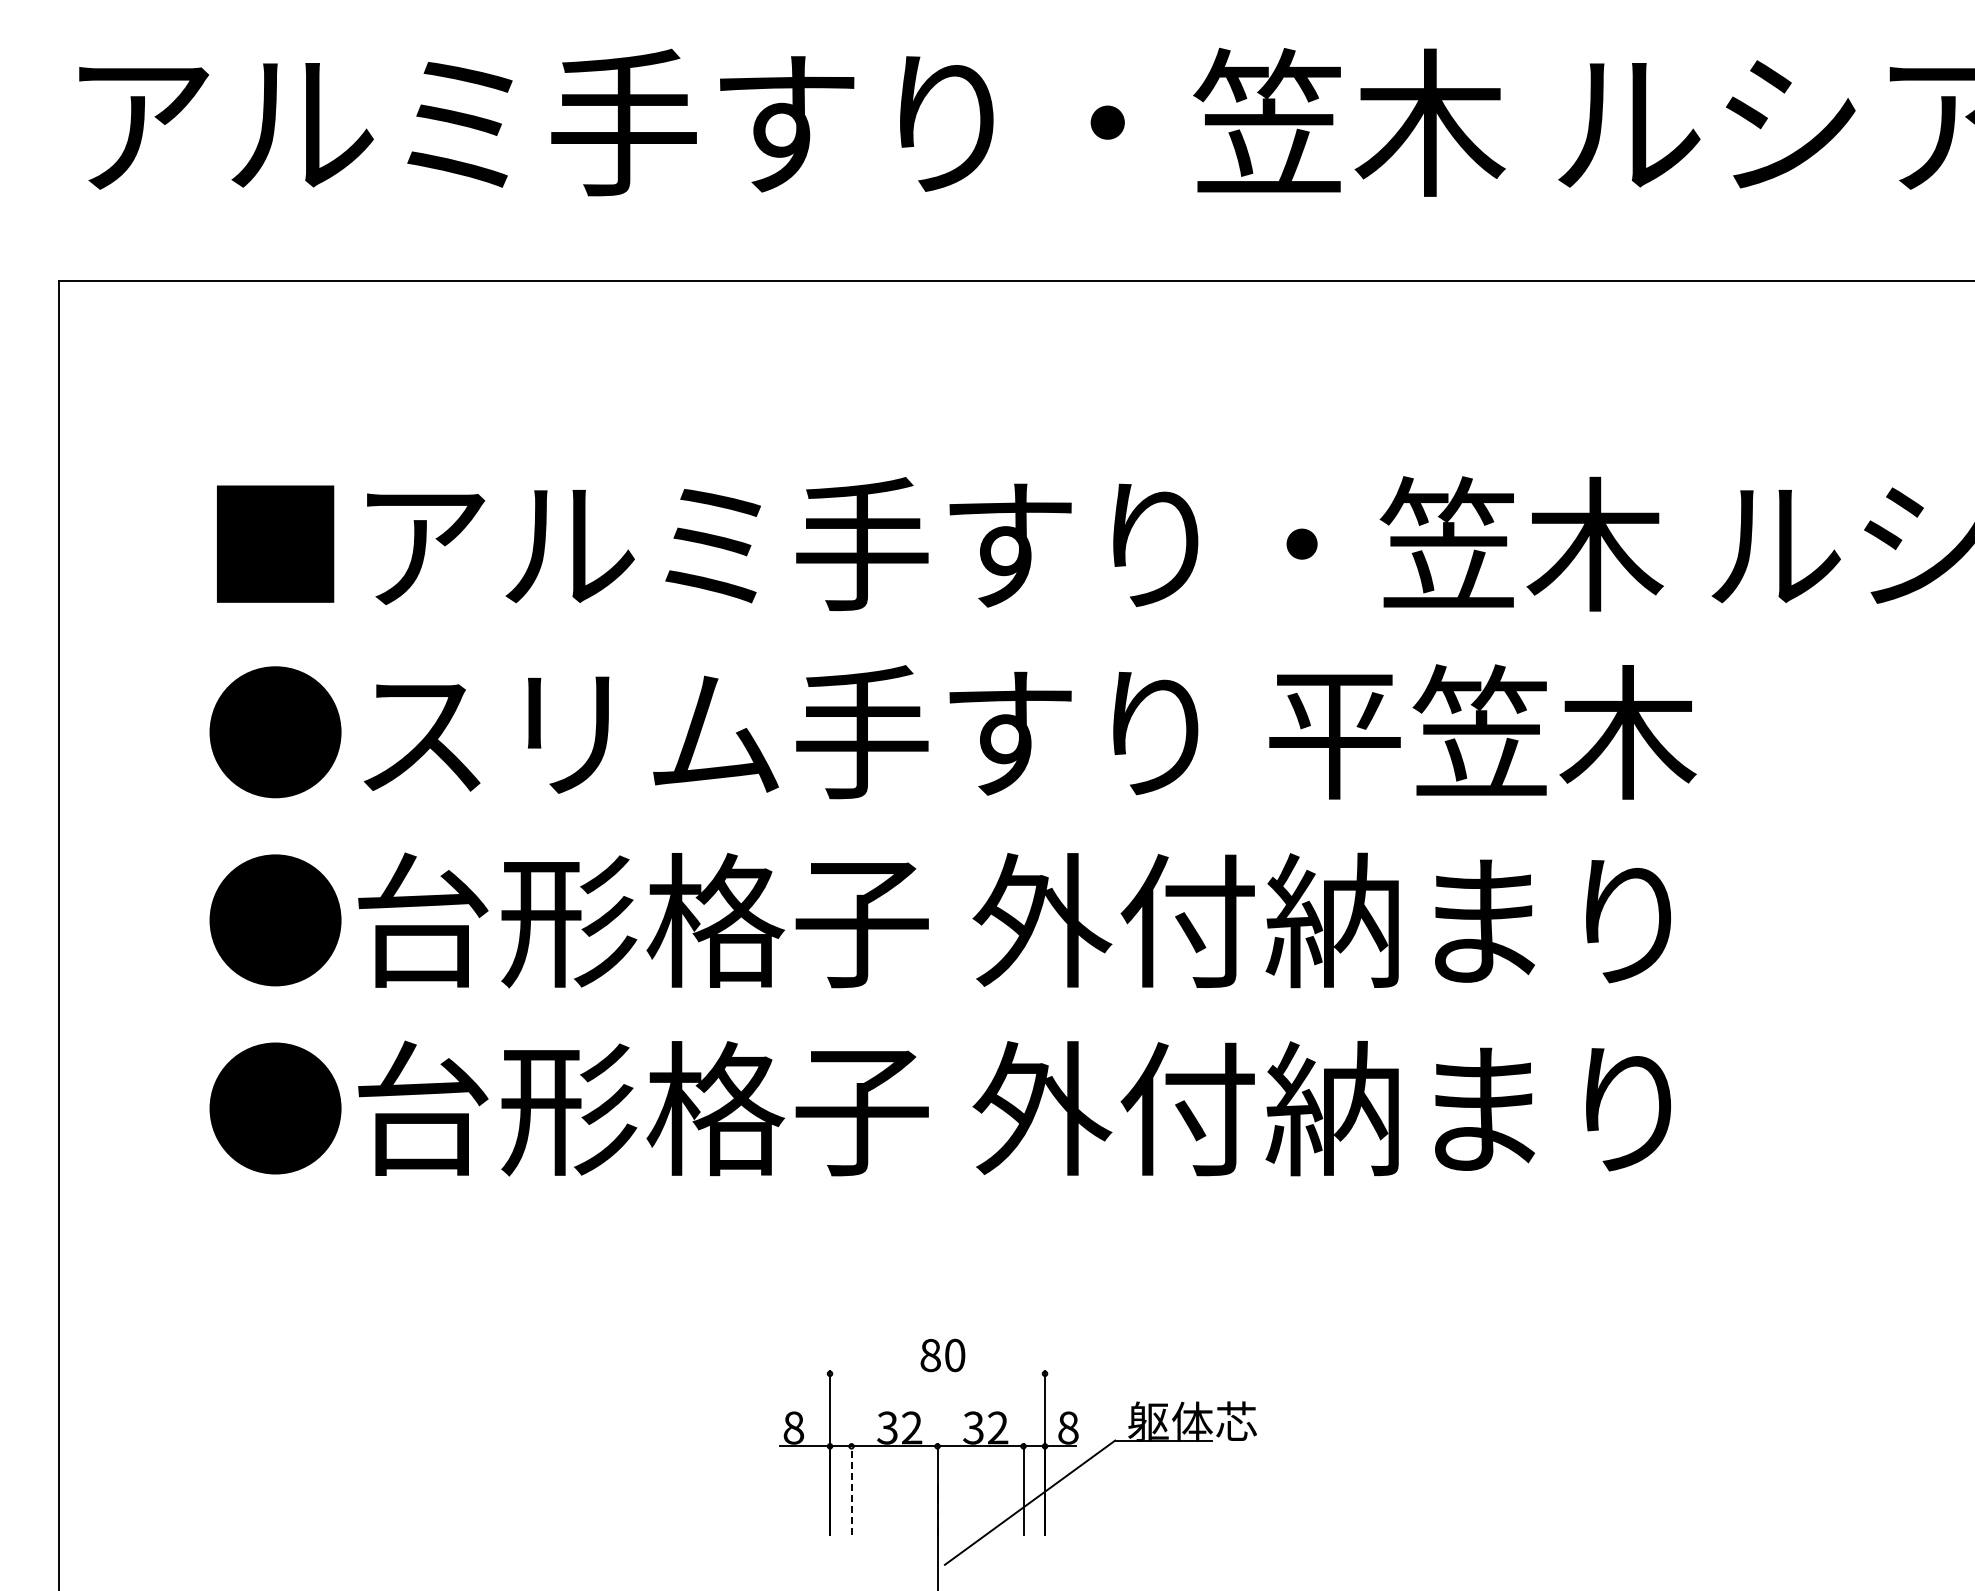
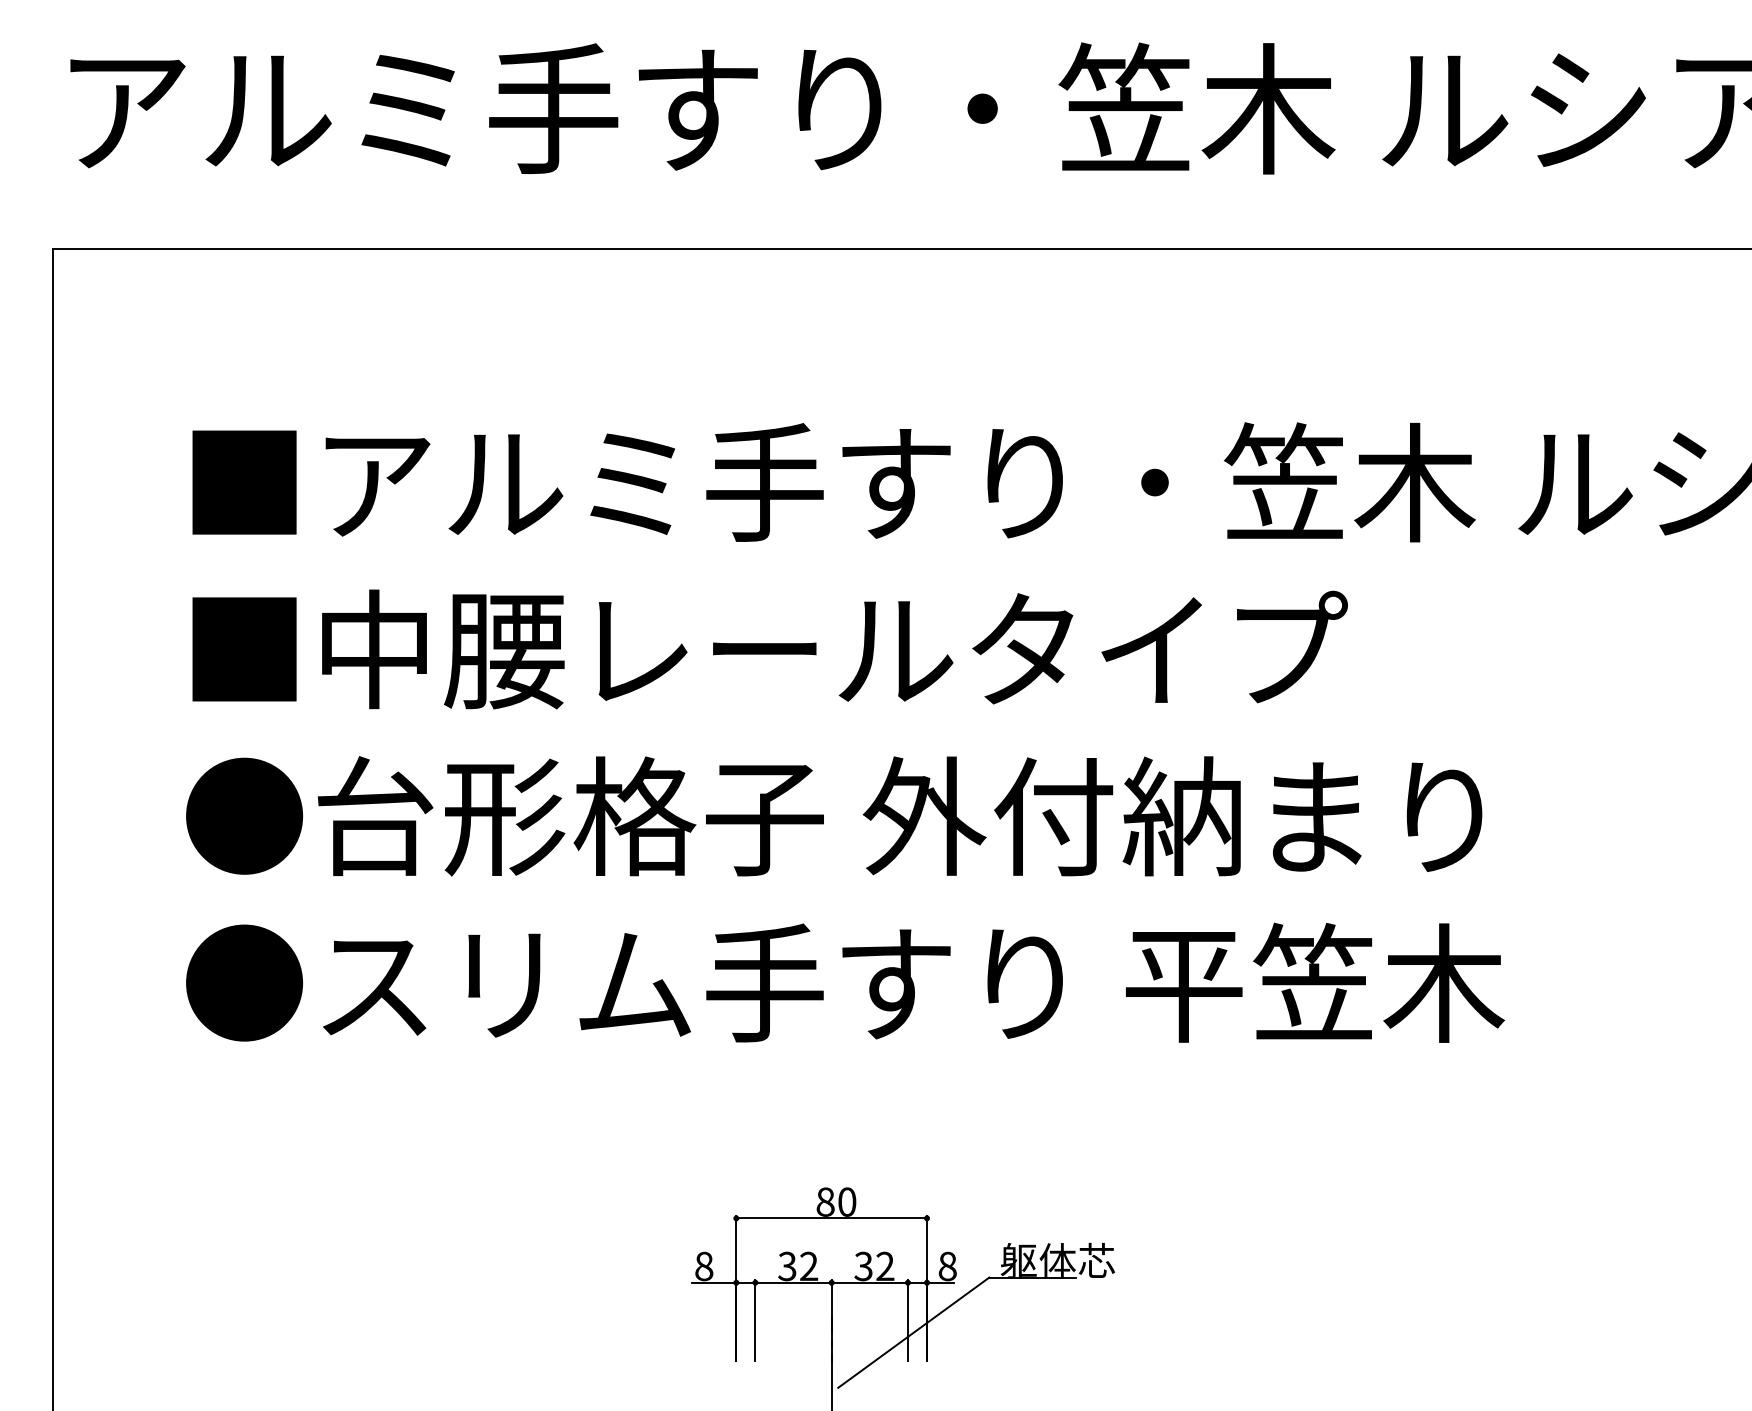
text: (952, 731) -> (844, 648), ●スリム手すり 平笠木 -> ■中腰レールタイプ
text: (1027, 1108) -> (911, 983), ●台形格子 外付納まり -> ●スリム手すり 平笠木
line: (937, 1373) -> (831, 1218), added
line: (851, 1489) -> (755, 1321), dashed -> solid

